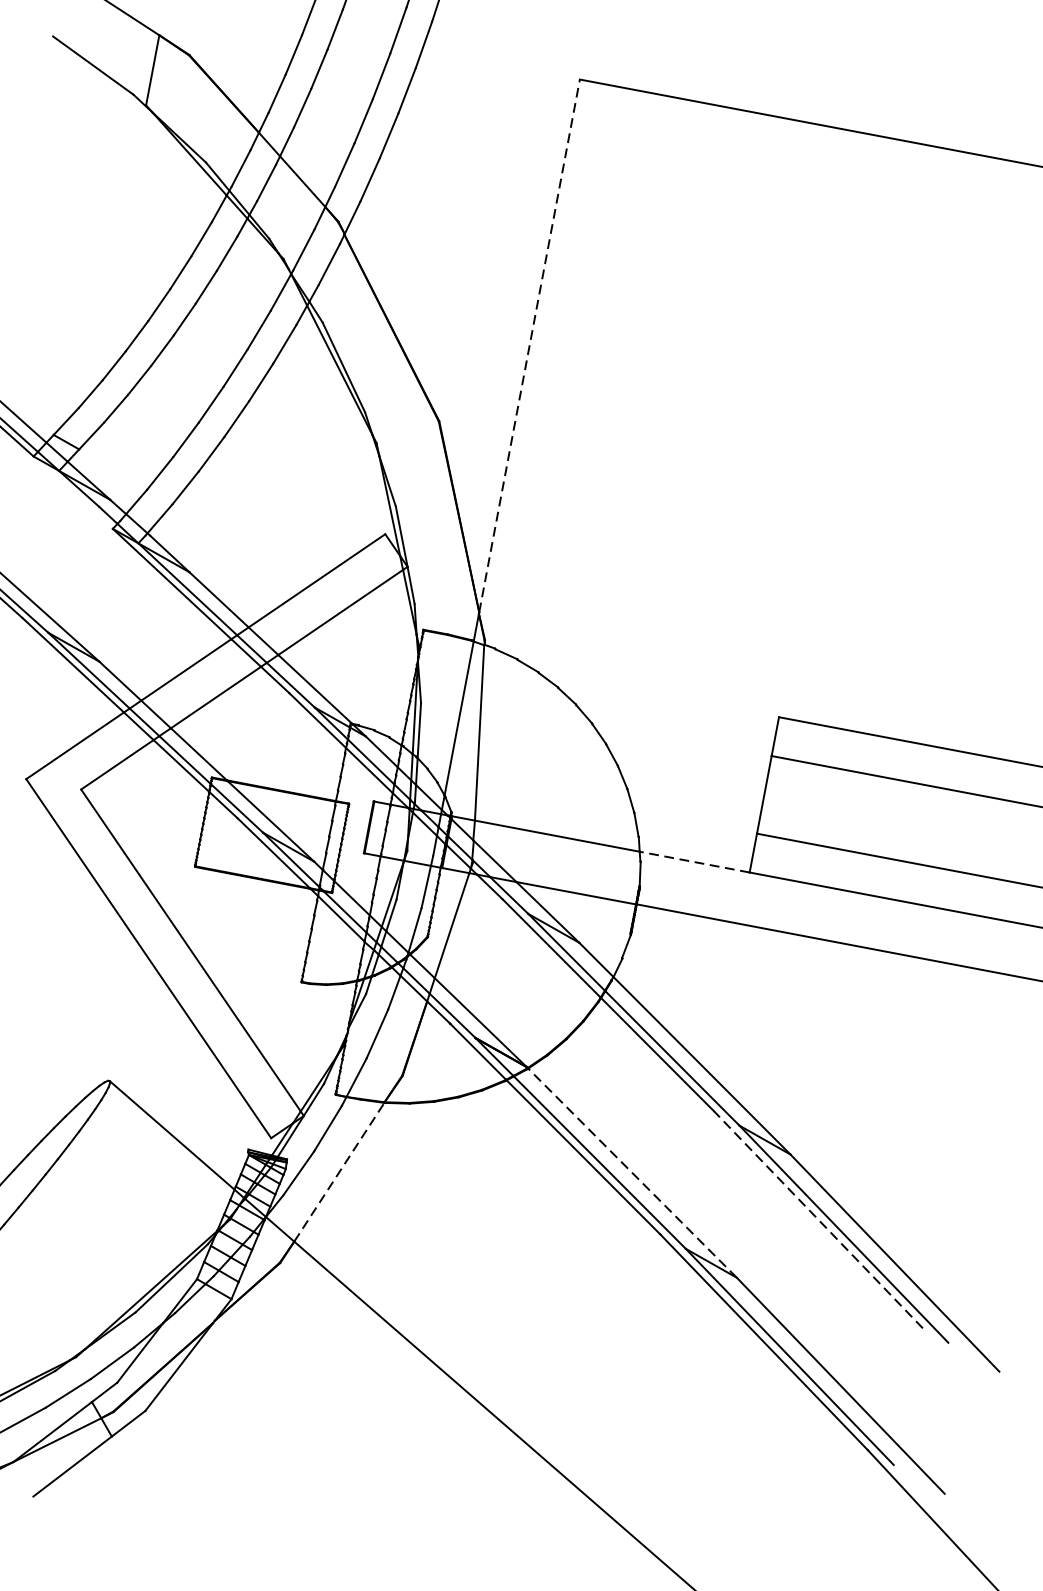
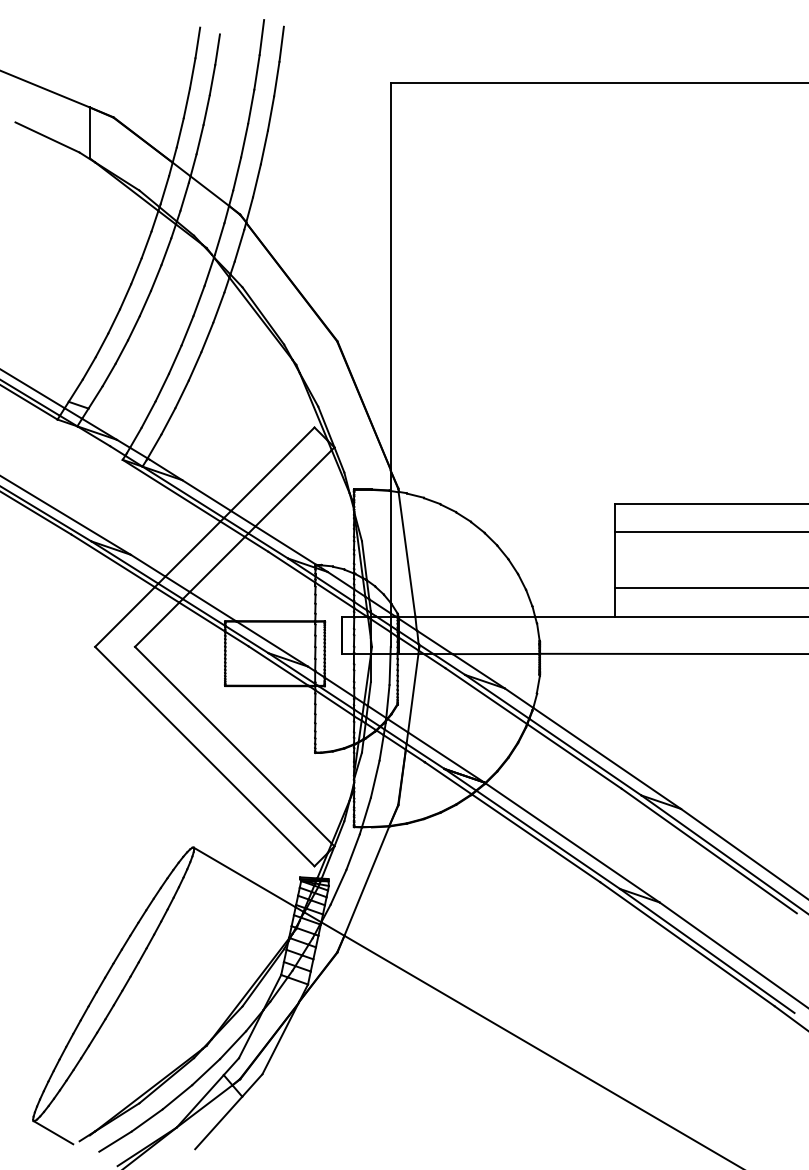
line: (529, 346) -> (390, 276), dashed -> solid
line: (695, 862) -> (575, 616), dashed -> solid
line: (340, 1171) -> (367, 880), dashed -> solid
line: (632, 1172) -> (572, 842), dashed -> solid
line: (818, 1220) -> (709, 851), dashed -> solid

